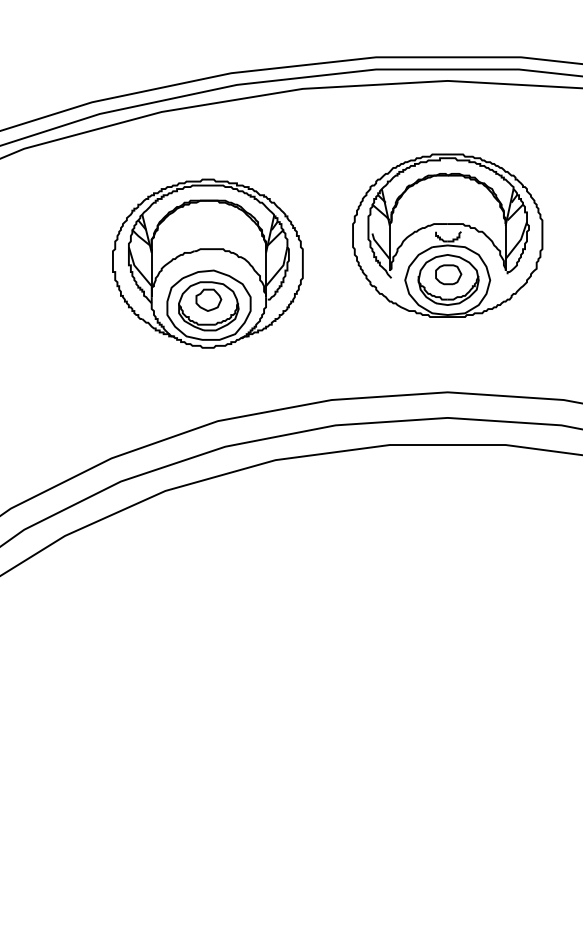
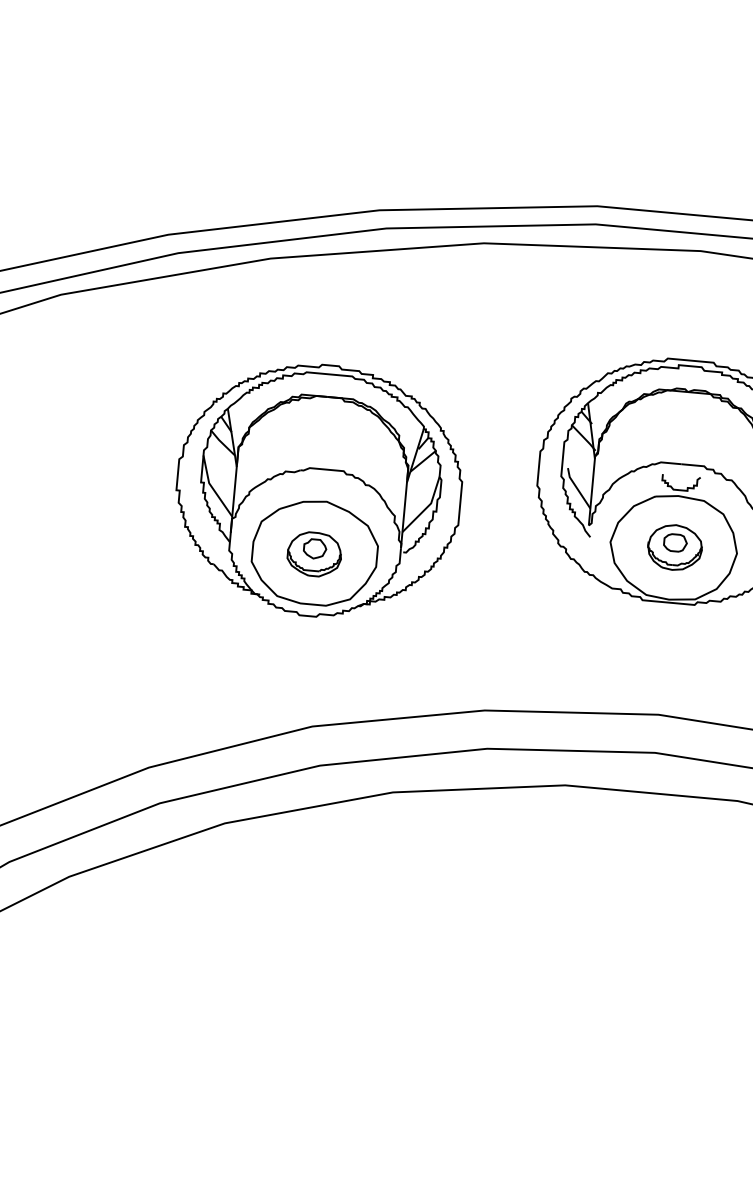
part: (448, 279) -> (675, 546), size x0.6
part: (208, 306) -> (314, 554), size x0.6

